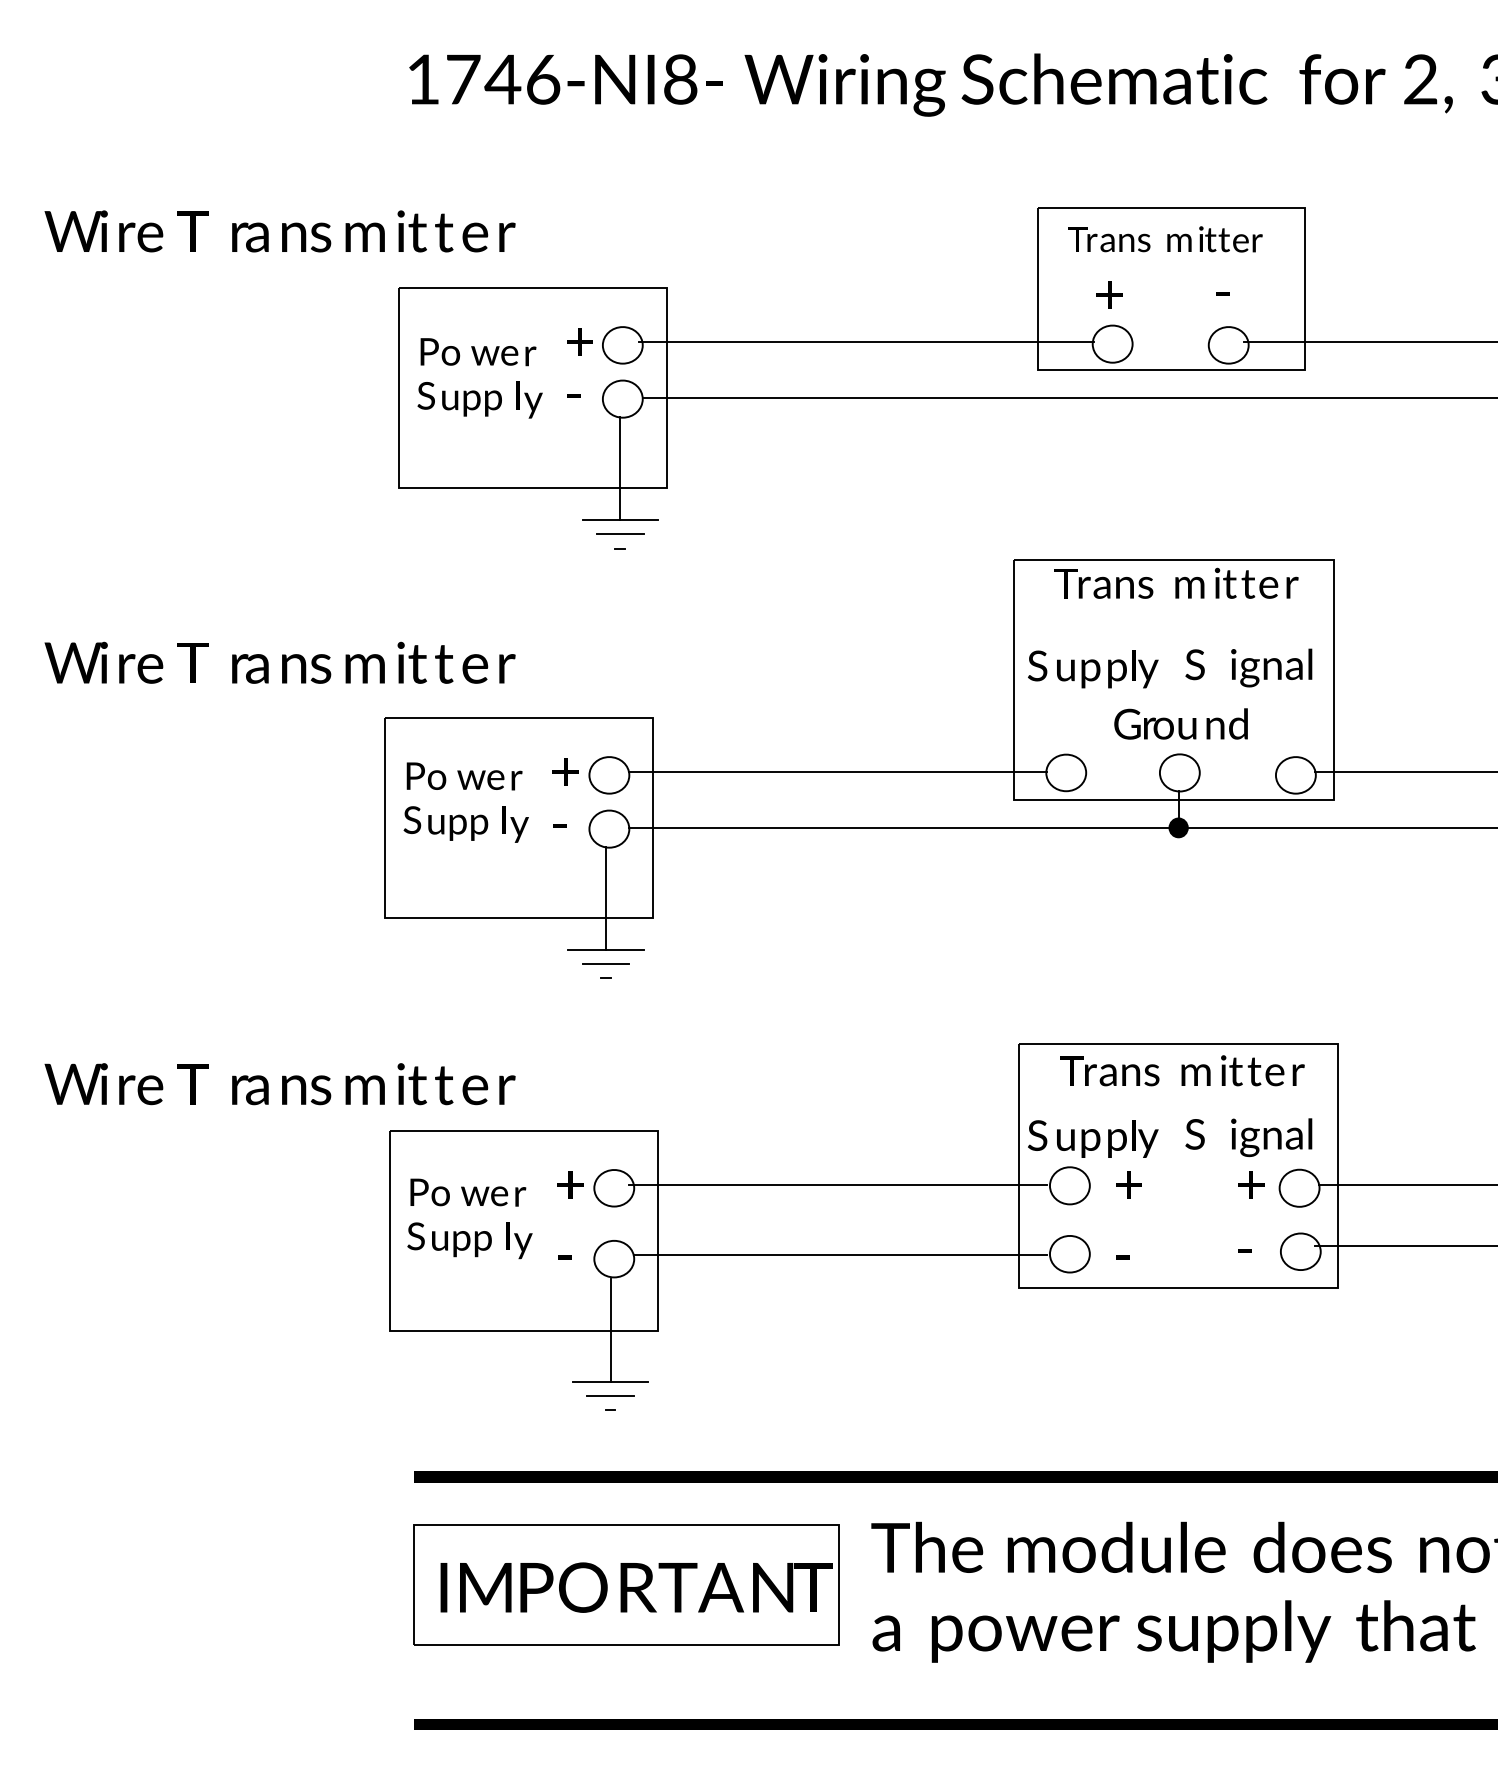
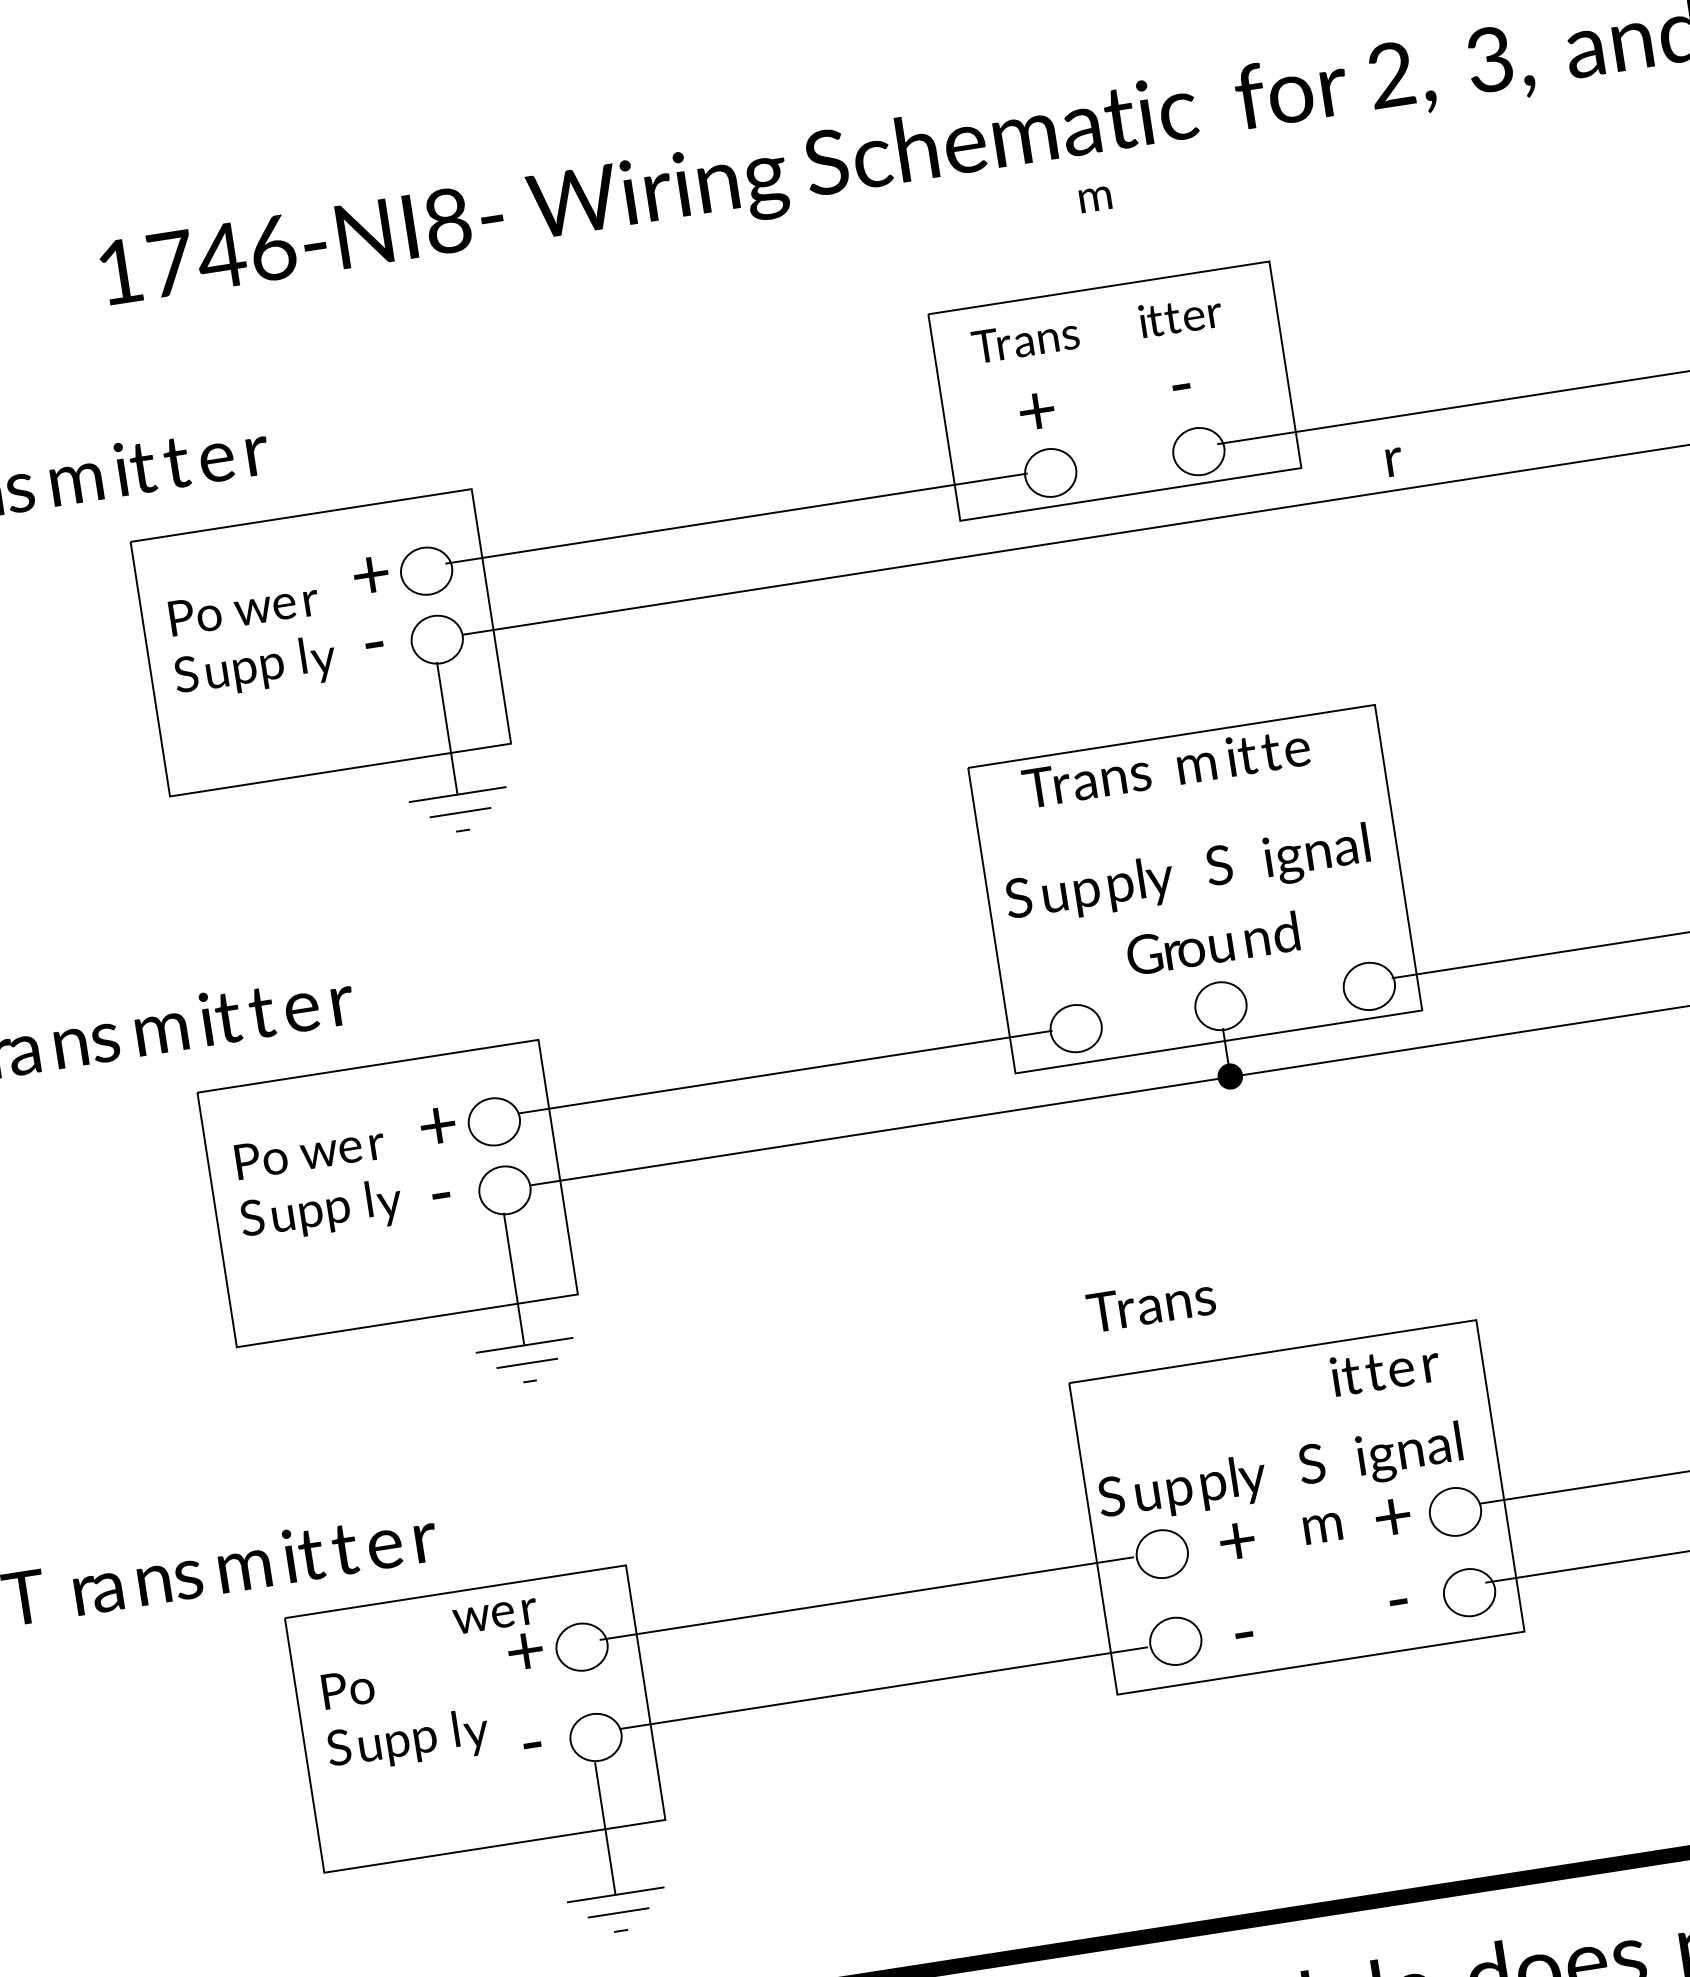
text: (1179, 242) -> (1095, 198), moved
text: (1292, 587) -> (1394, 461), moved
text: (1109, 1071) -> (1150, 1304), moved
text: (1195, 1074) -> (1322, 1527), moved
text: (493, 1196) -> (495, 1616), moved

